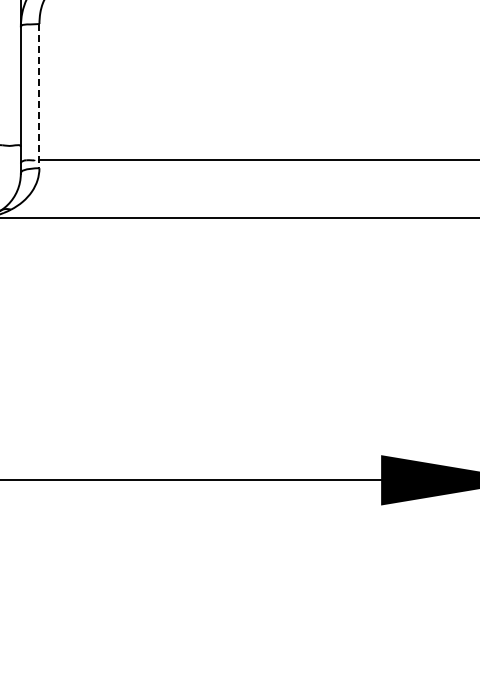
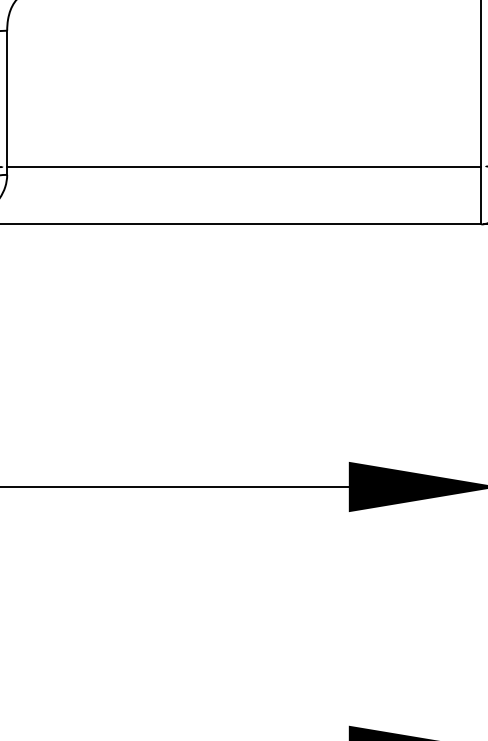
line: (39, 96) -> (7, 103), dashed -> solid

